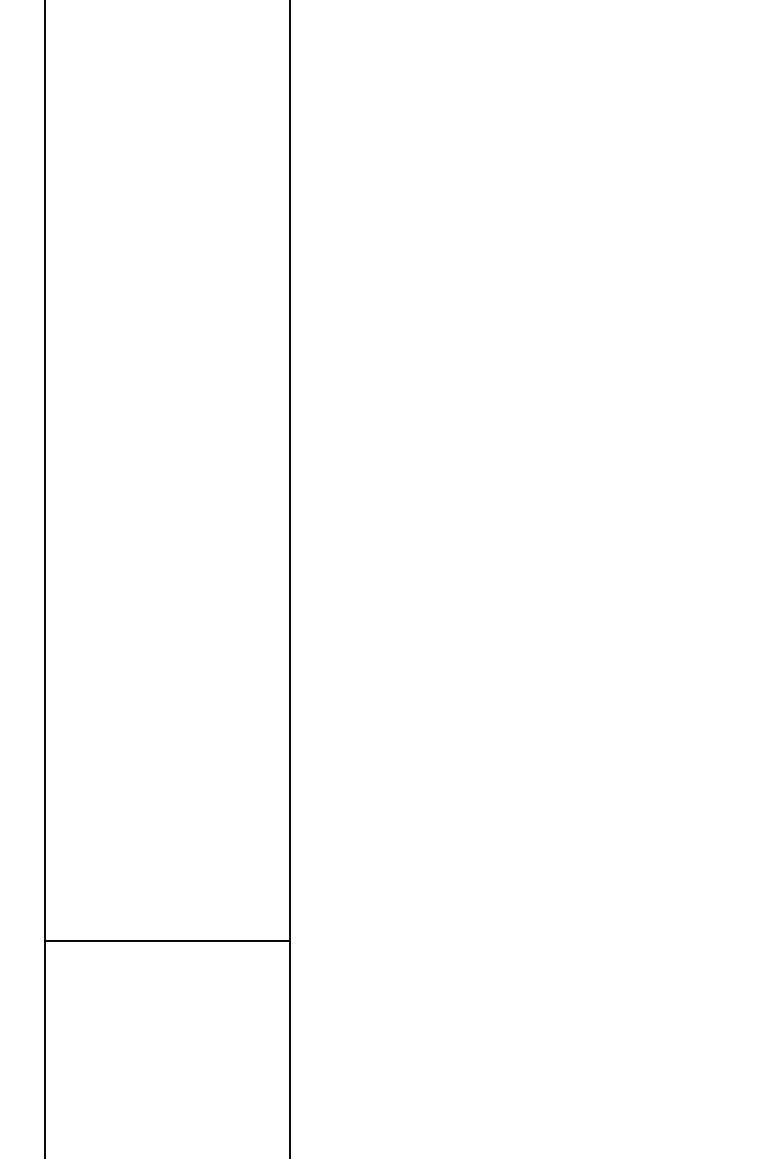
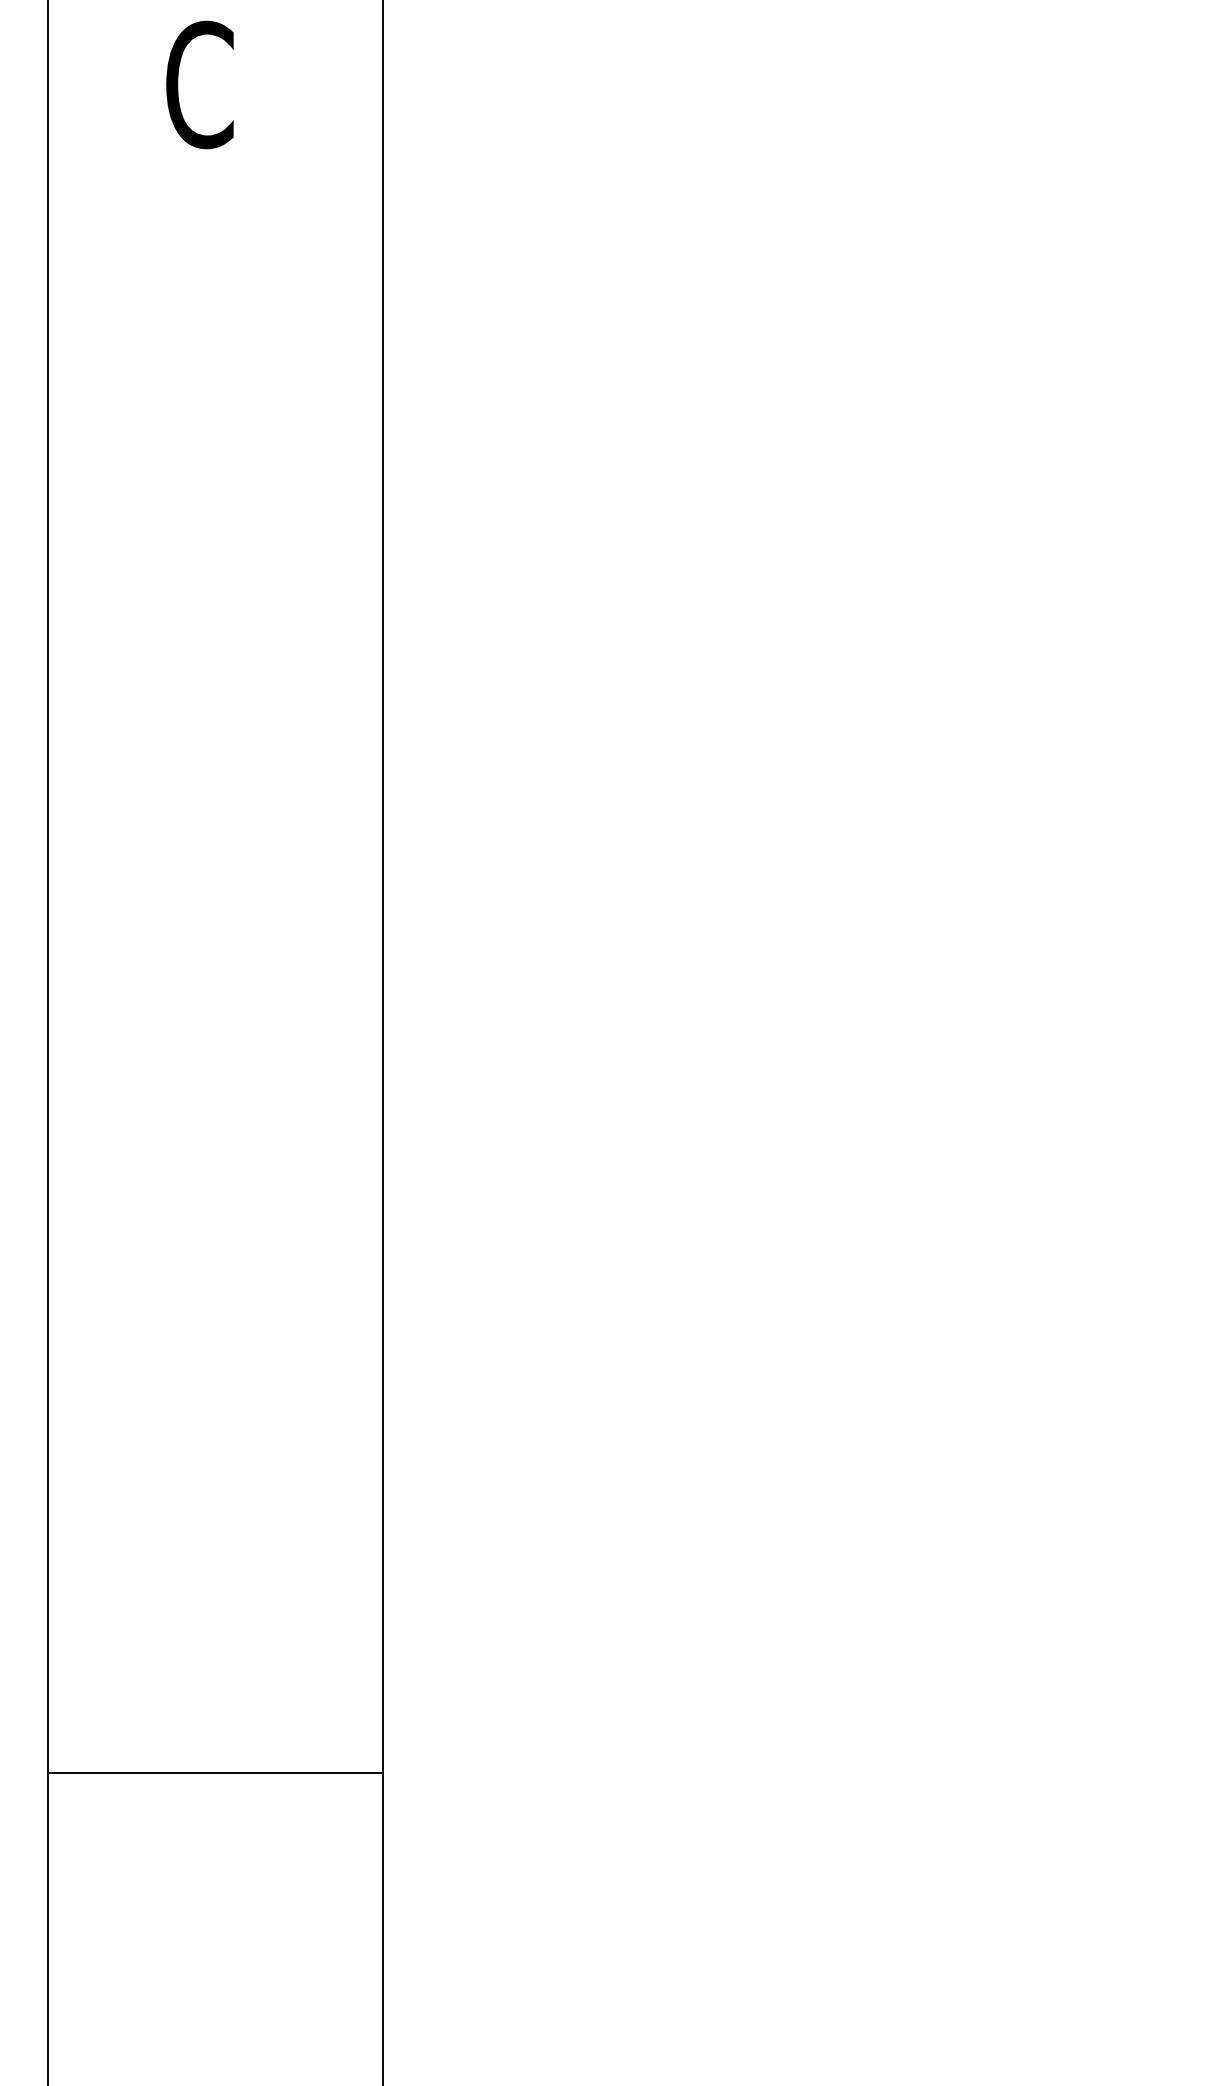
line: (167, 940) -> (215, 1773), moved

